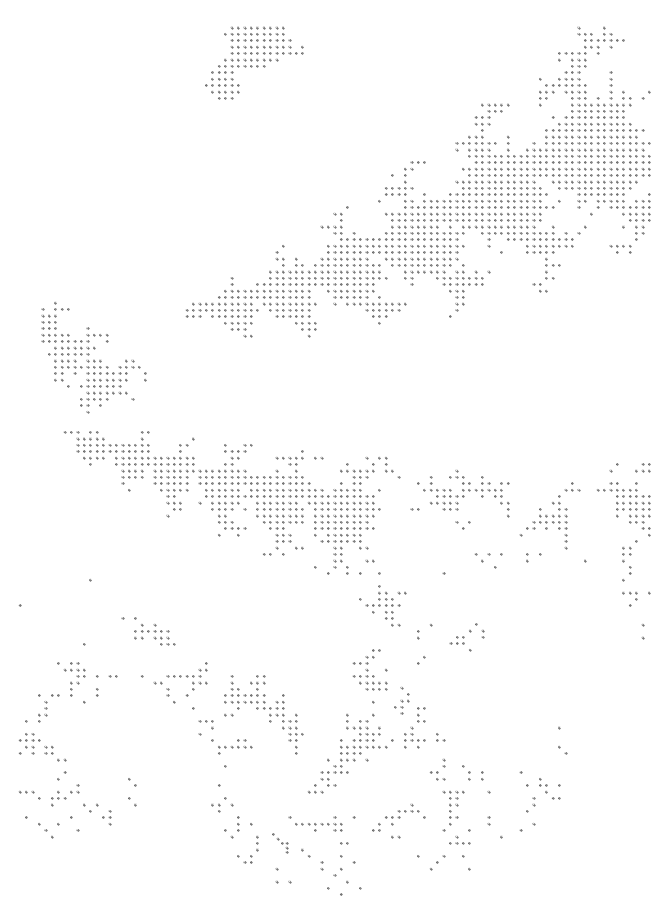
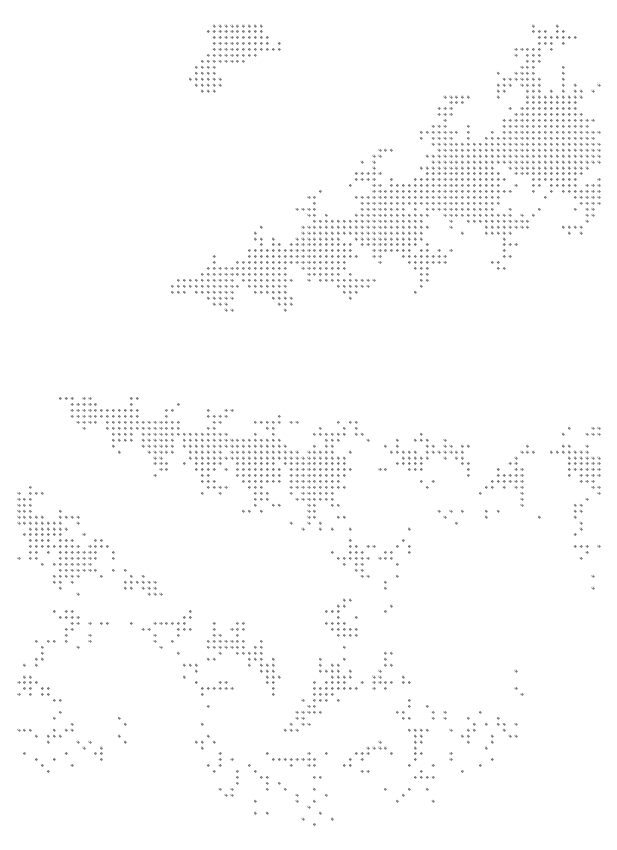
part: (93, 357) -> (65, 537), moved
part: (466, 637) -> (394, 552), moved
part: (401, 701) -> (468, 730), moved
part: (280, 843) -> (258, 777), size x1.43

